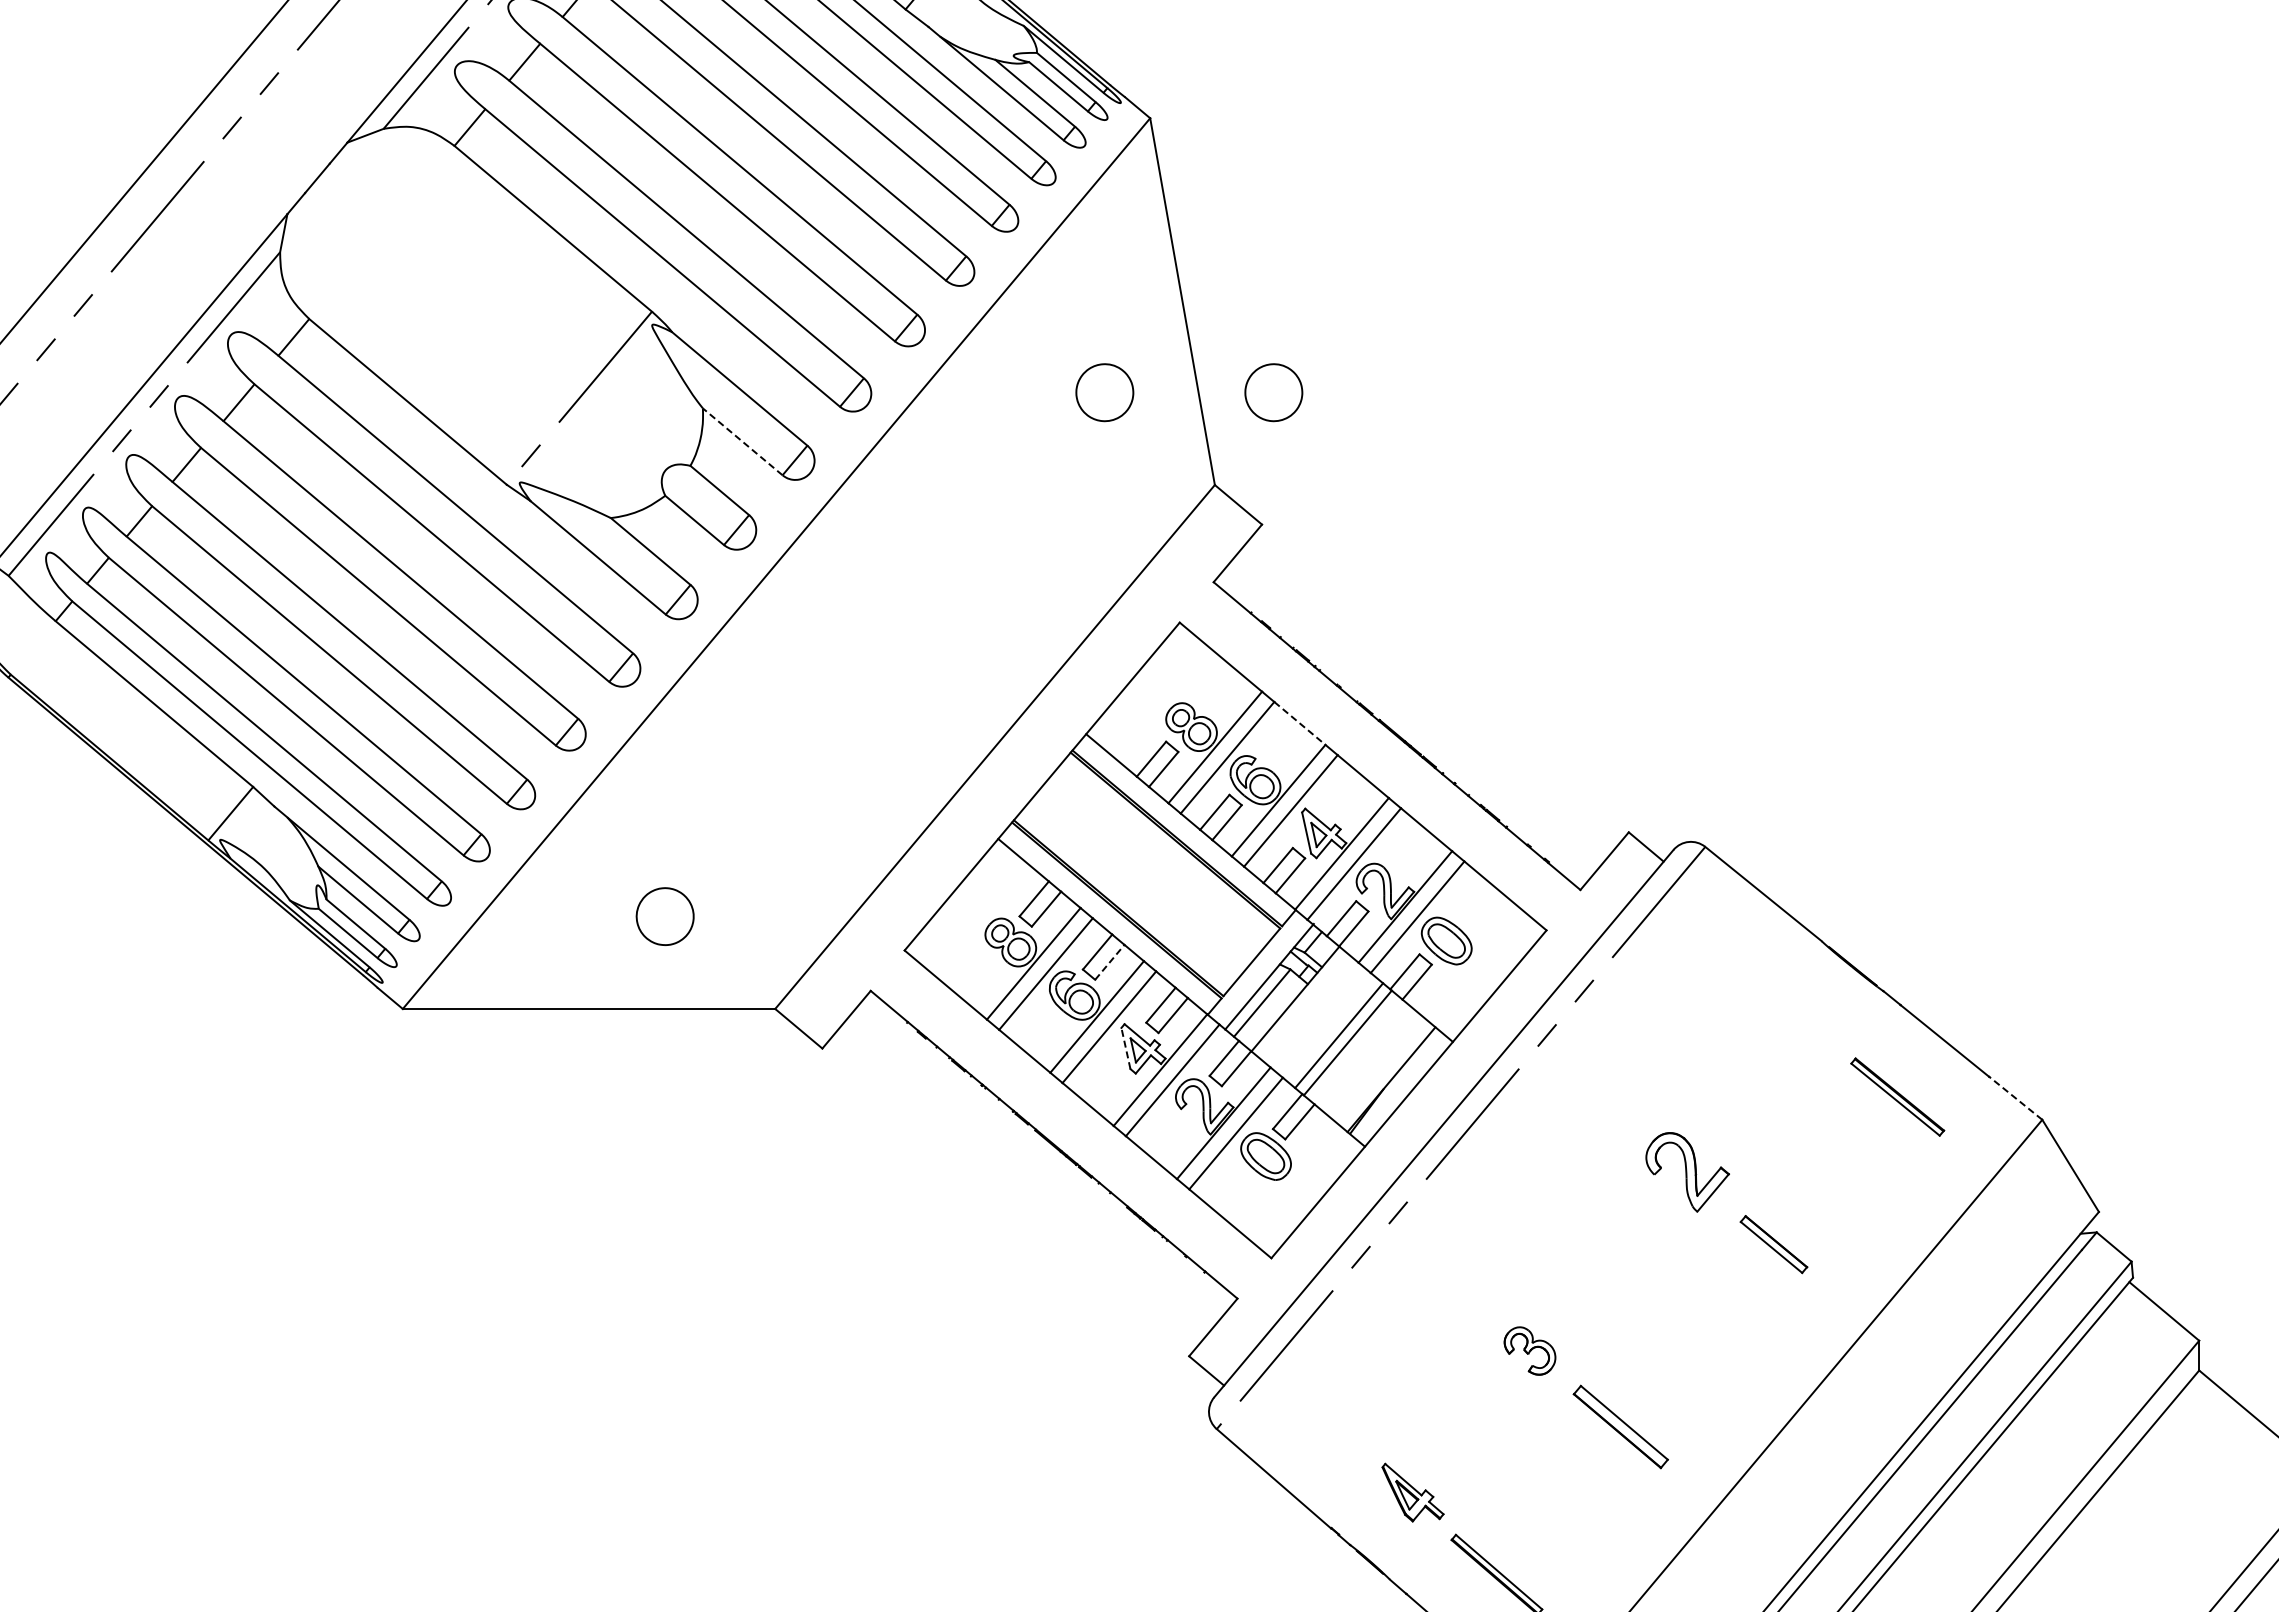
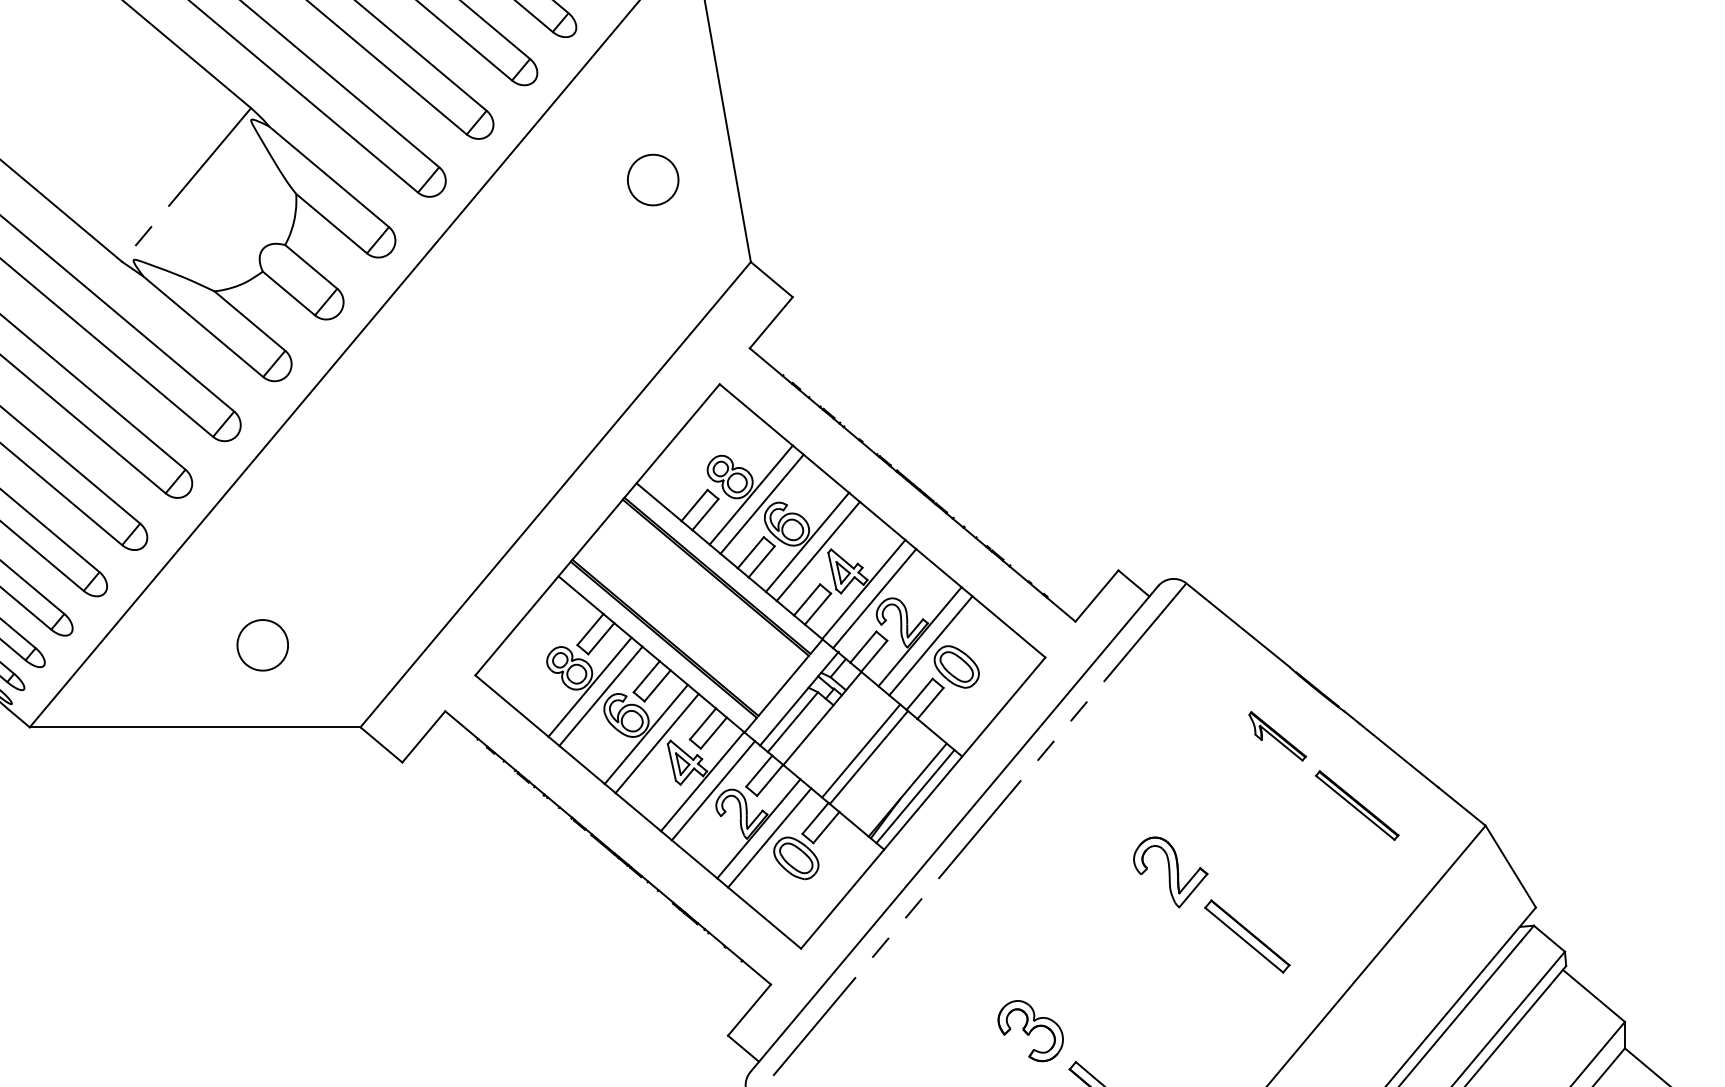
part: (1273, 392) -> (802, 179), removed
line: (742, 441) -> (331, 223), dashed -> solid
line: (1300, 723) -> (826, 473), dashed -> solid
line: (1109, 962) -> (657, 686), dashed -> solid
part: (1807, 1018) -> (1277, 735), added
line: (1125, 1048) -> (671, 762), dashed -> solid
line: (1400, 1086) -> (915, 796), added
line: (2015, 1097) -> (1461, 805), dashed -> solid
part: (1773, 1244) -> (1246, 936), size x1.43
part: (1529, 1350) -> (1030, 1030), size x1.43

